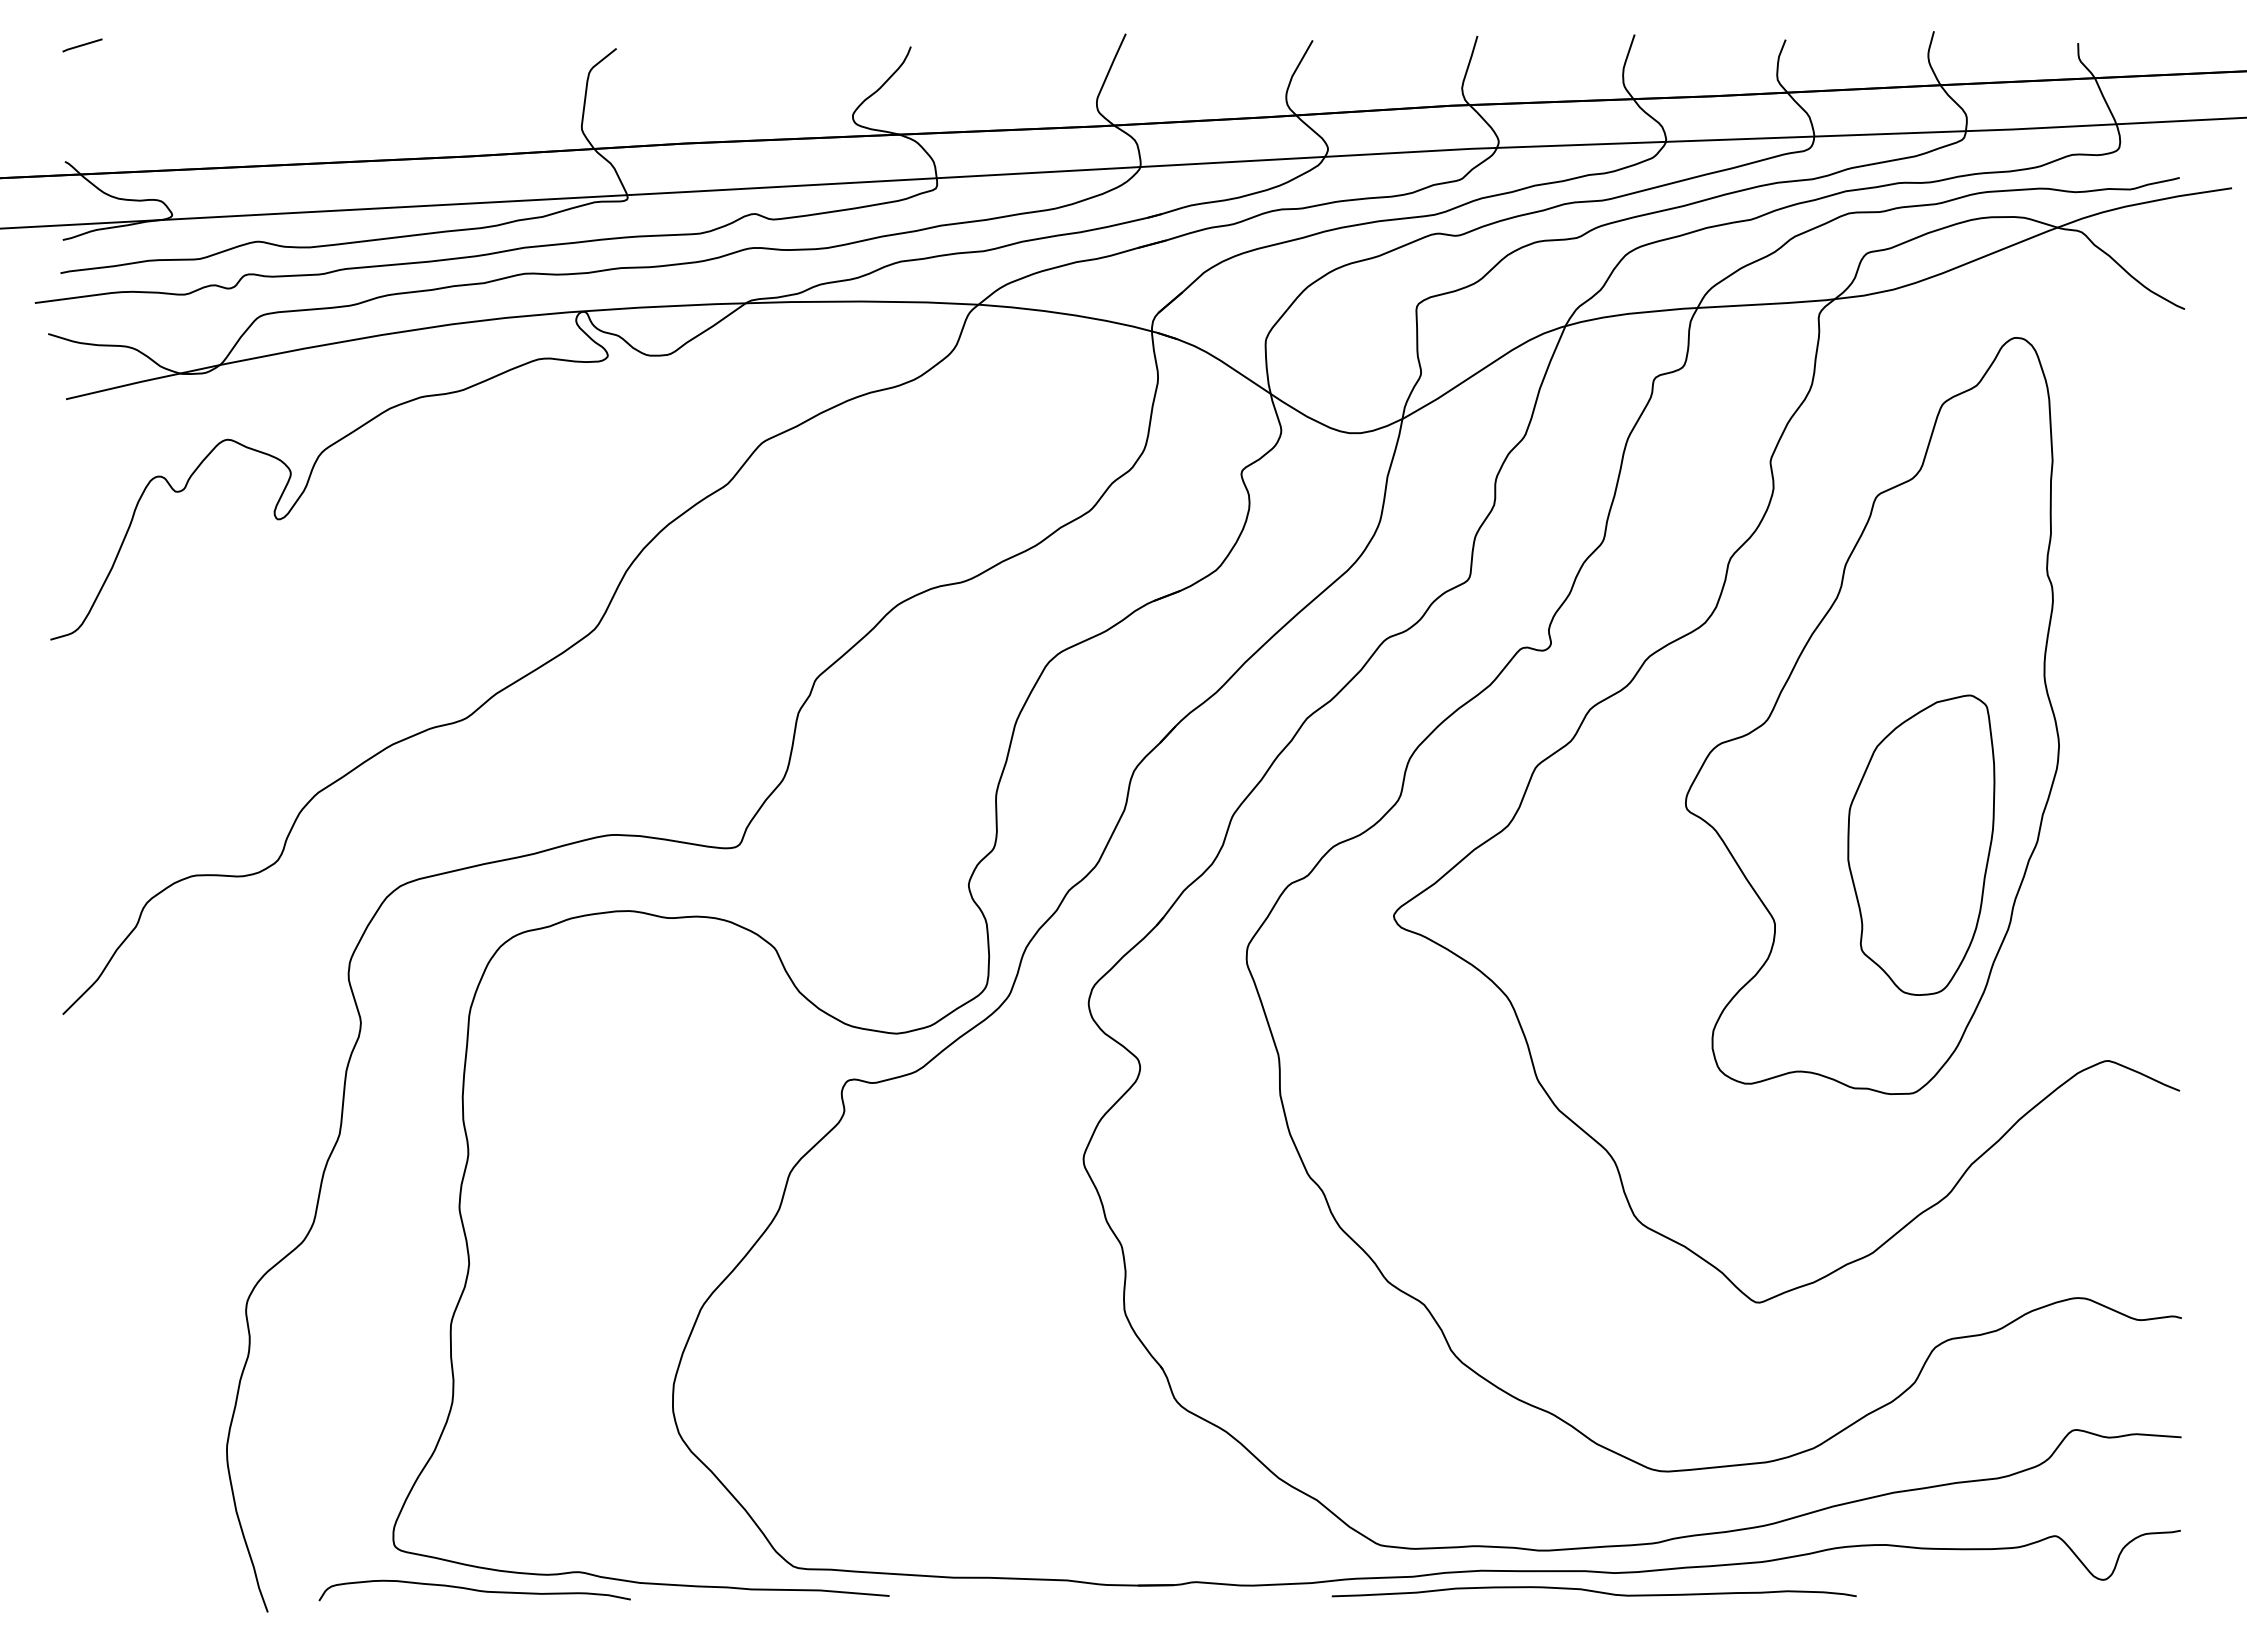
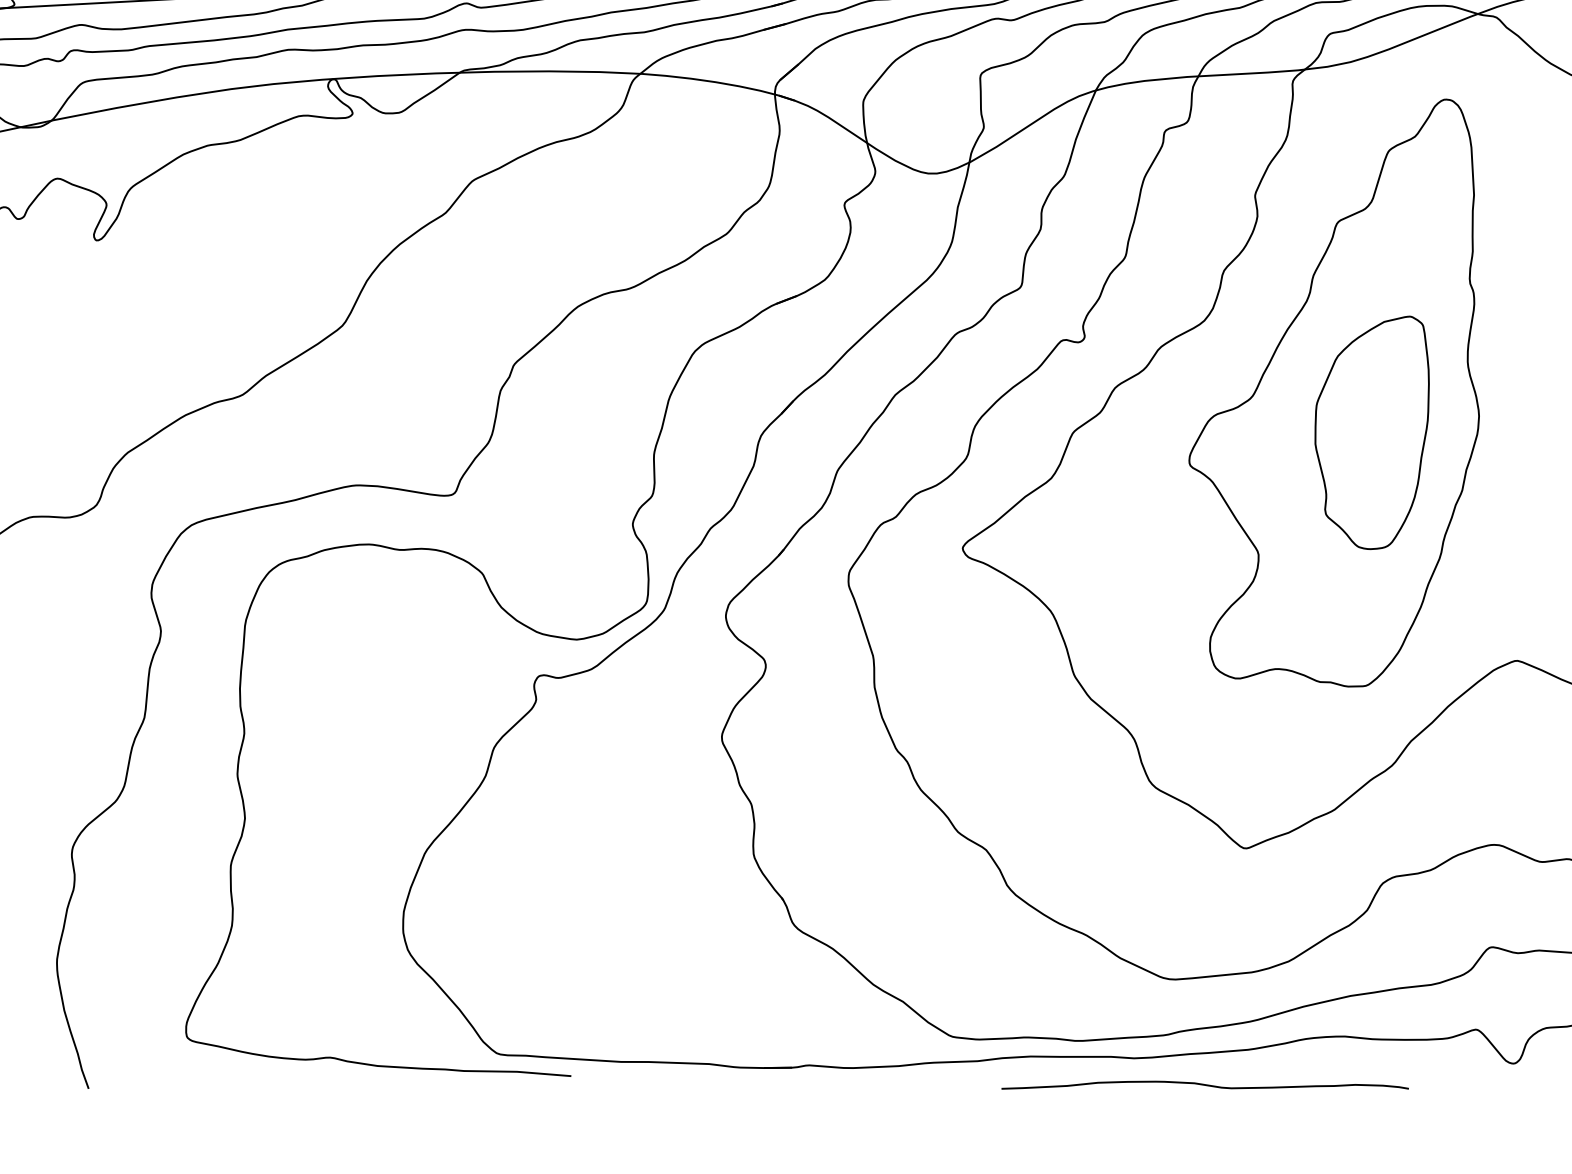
part: (1921, 844) -> (1372, 432), moved
curve: (474, 1590) -> (249, 1071), removed
curve: (1593, 1591) -> (1204, 1085), moved

